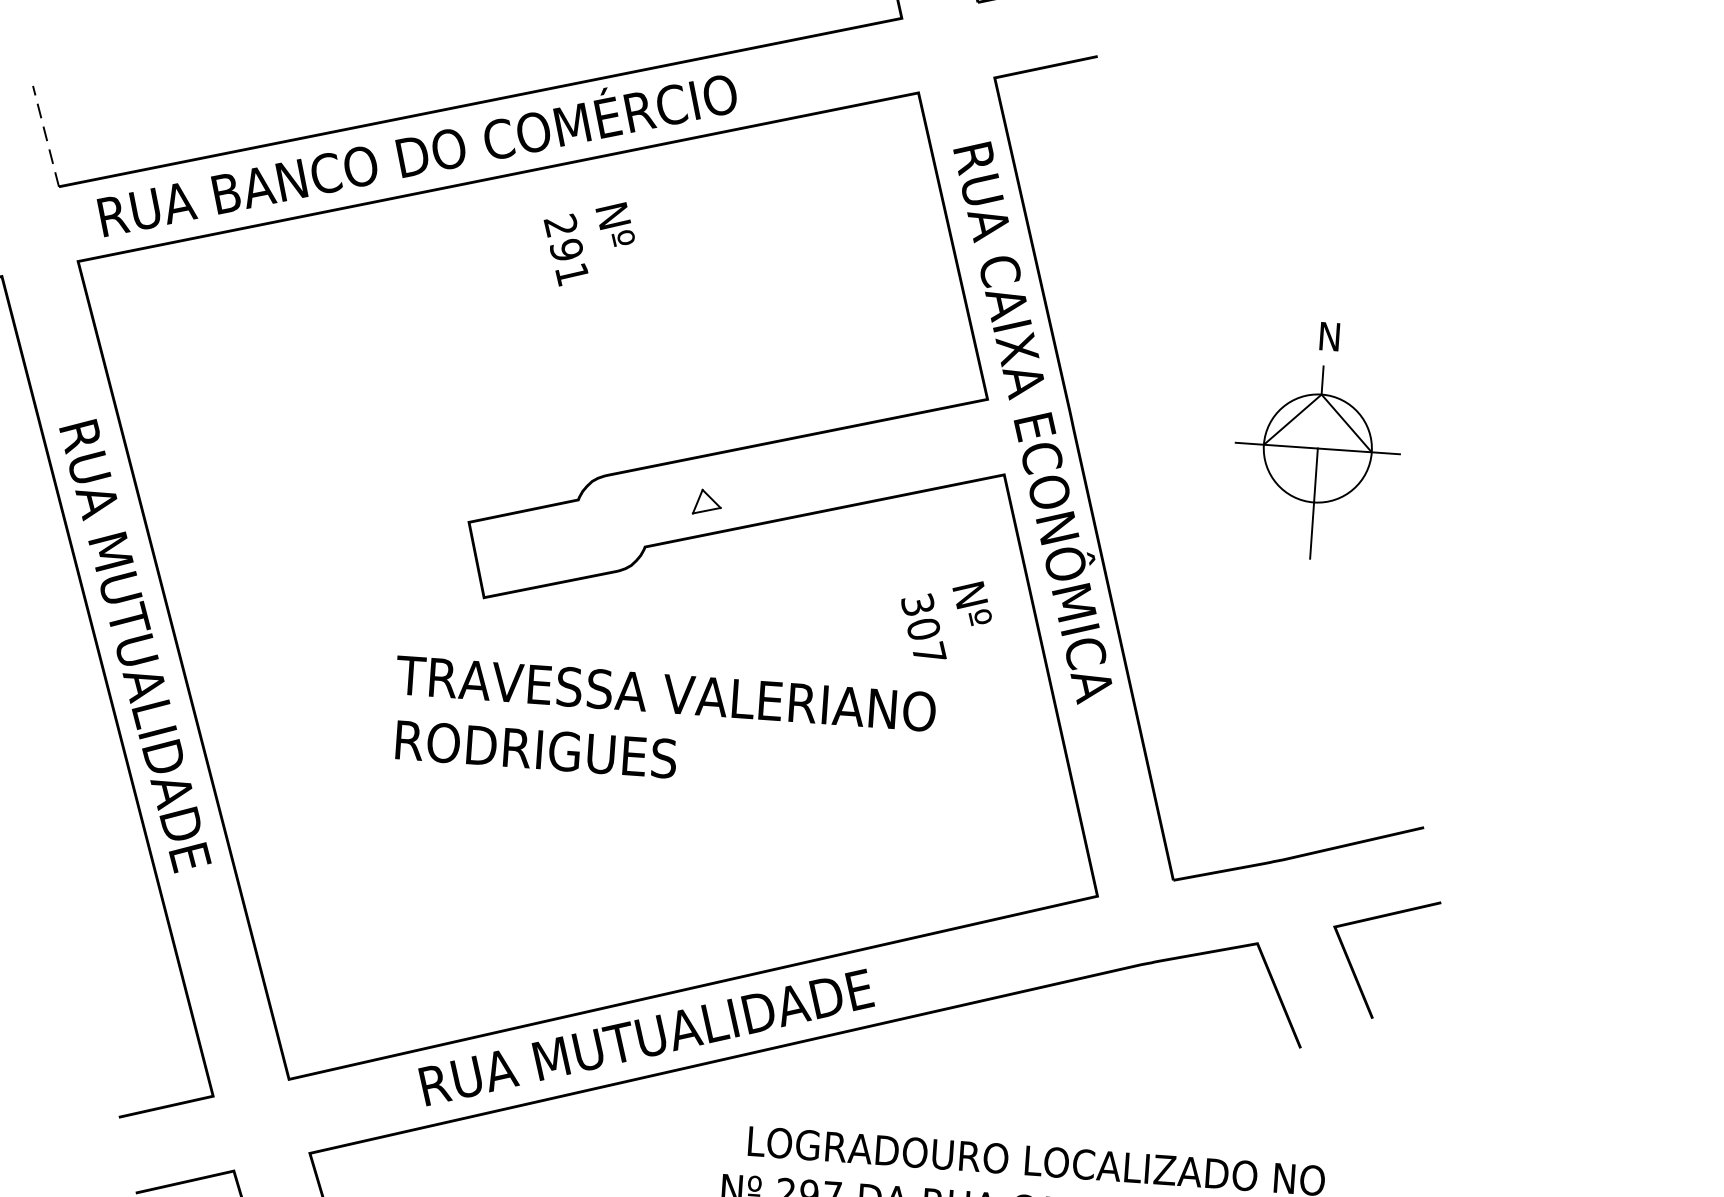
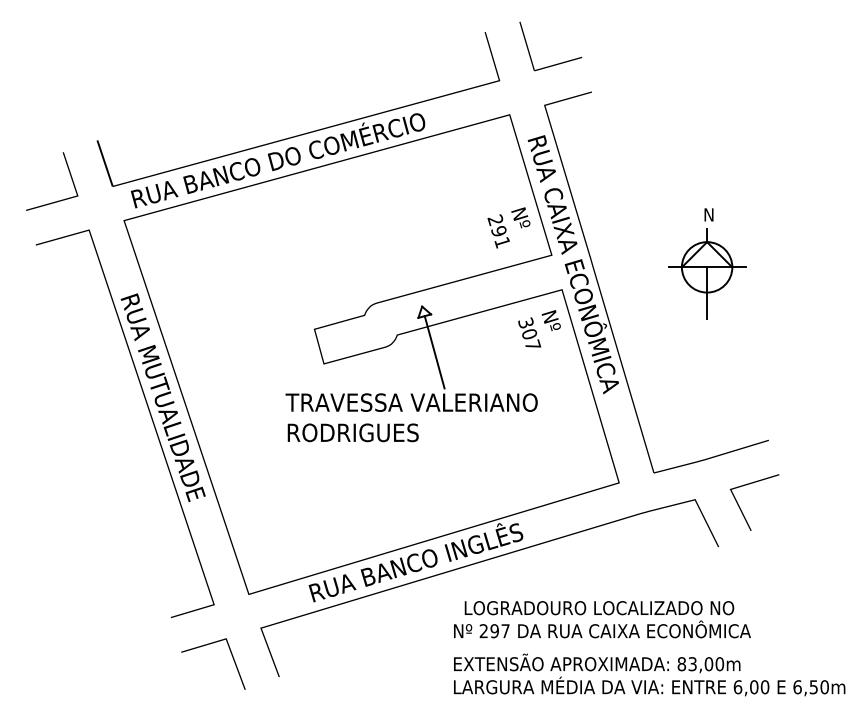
line: (44, 136) -> (104, 163), dashed -> solid
text: (587, 243) -> (508, 227), moved
line: (722, 589) -> (434, 352), added
text: (945, 618) -> (539, 328), moved
text: (711, 1023) -> (443, 554), RUA MUTUALIDADE -> RUA BANCO INGLÊS

